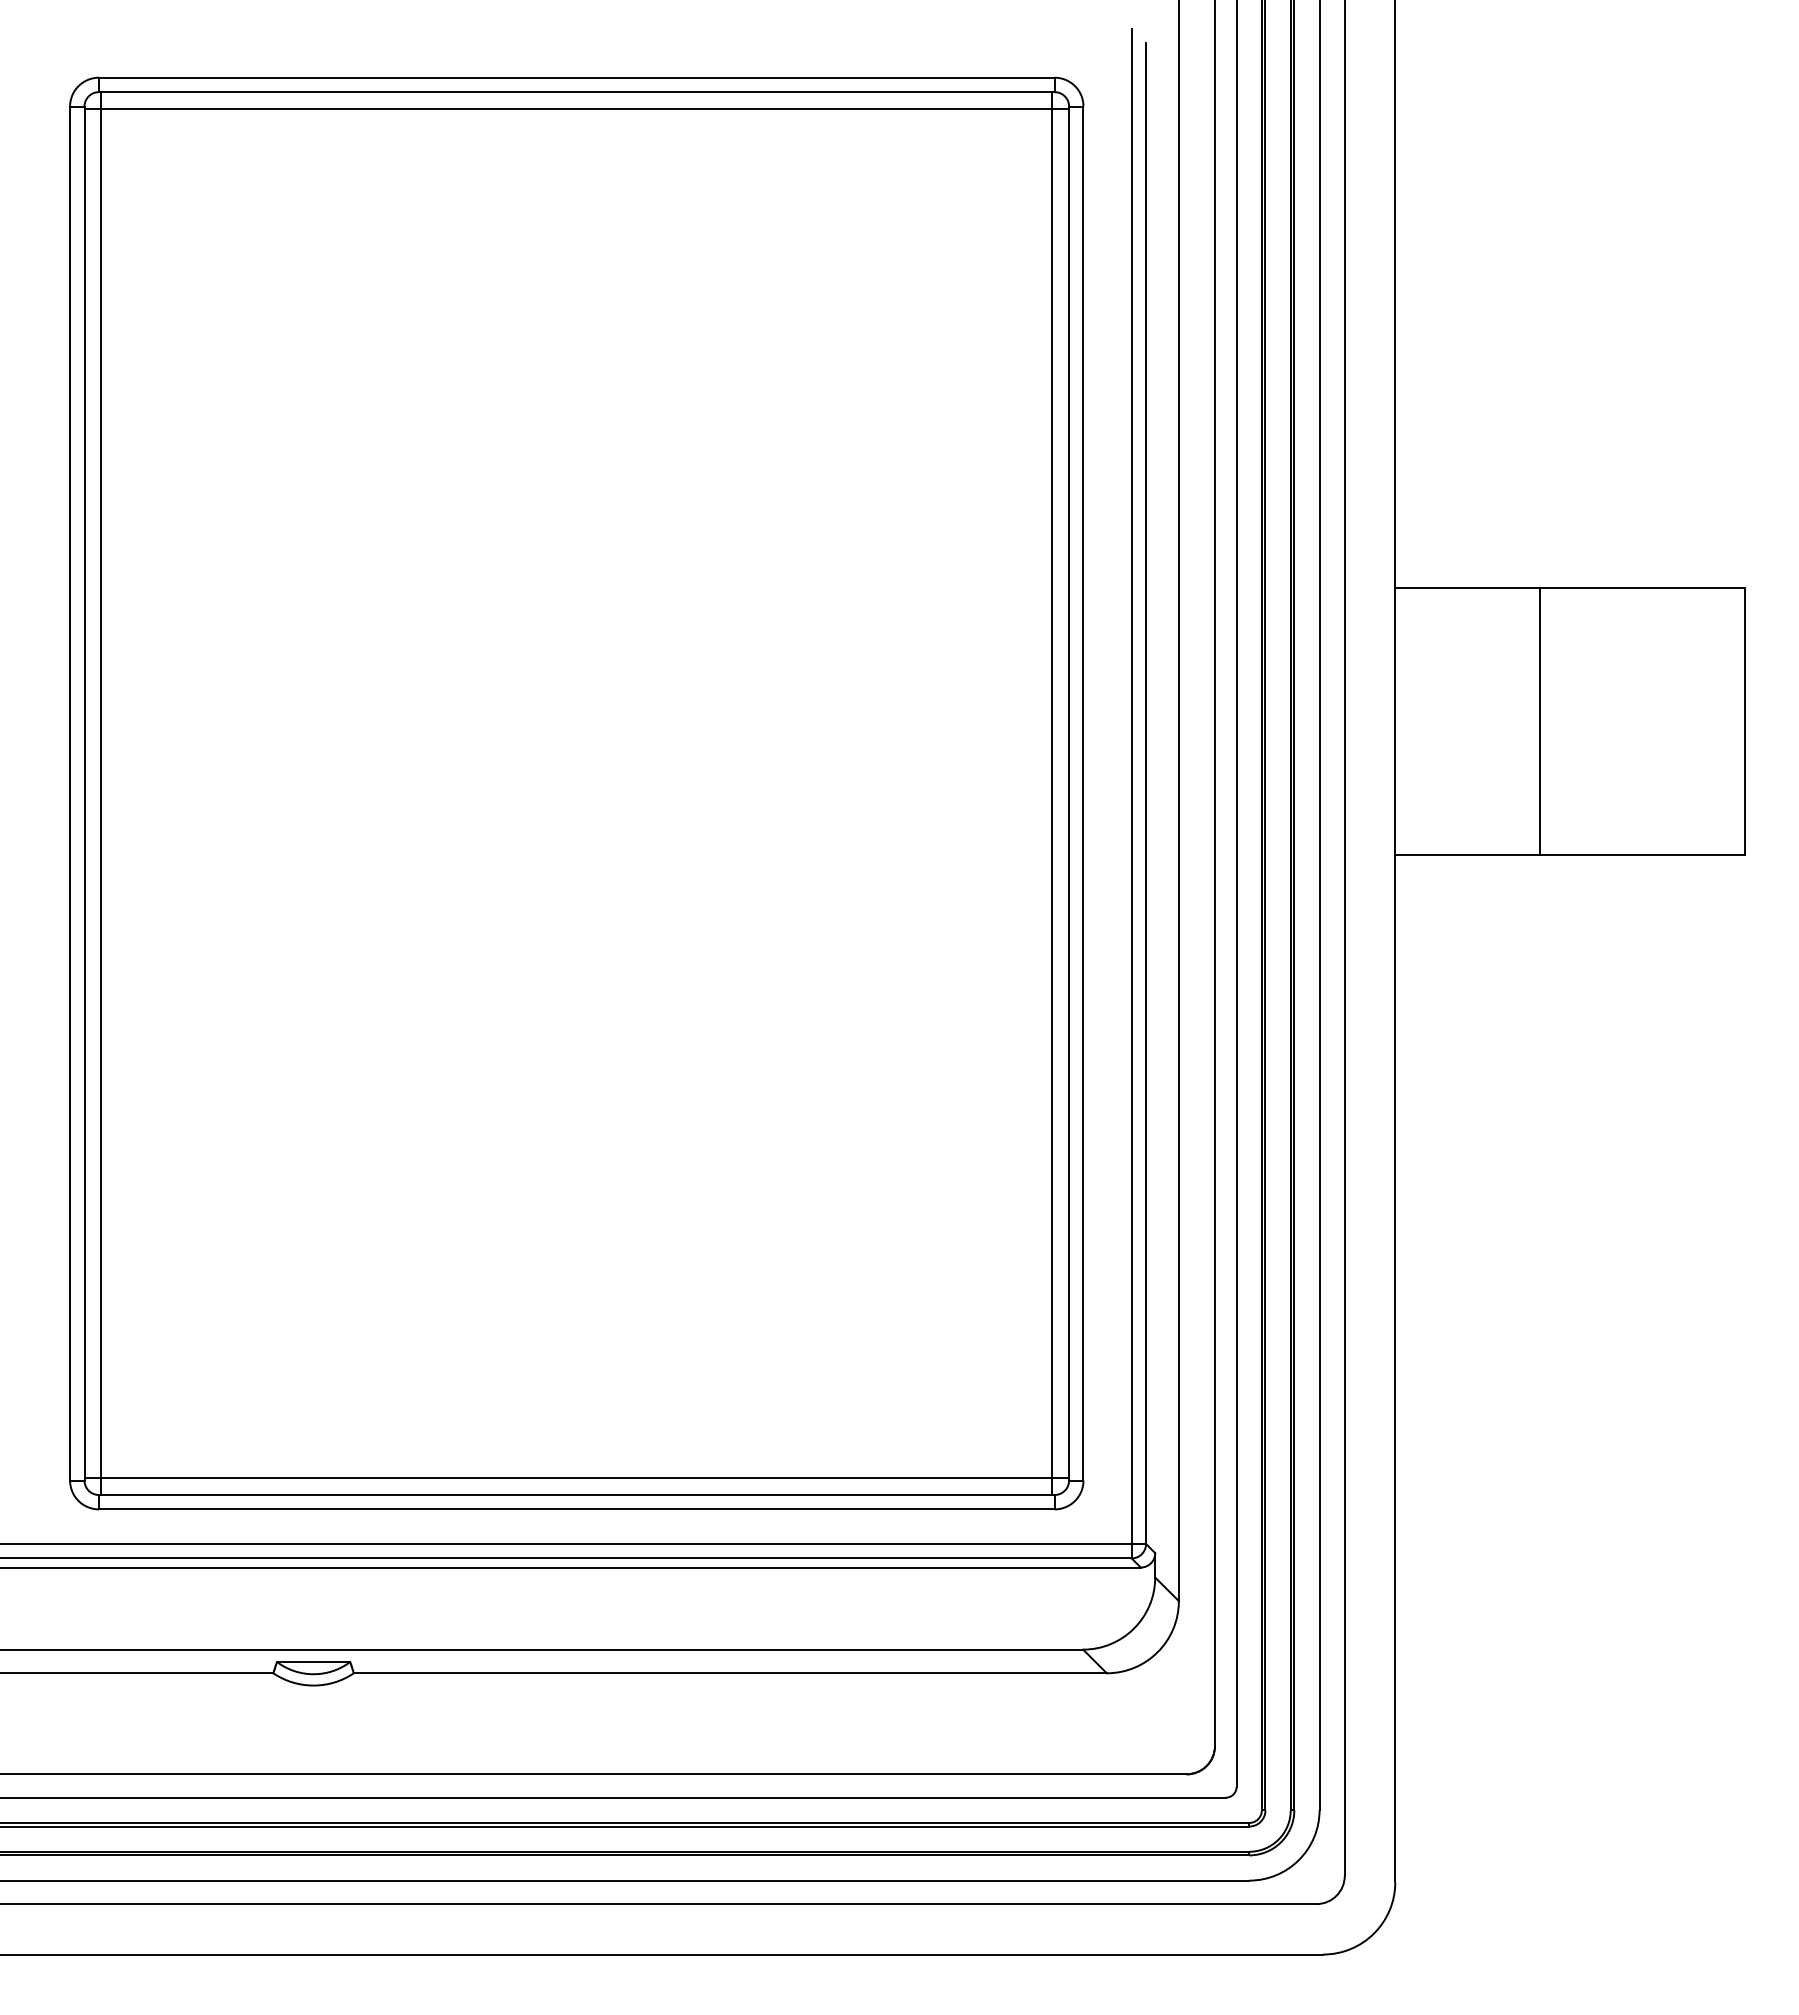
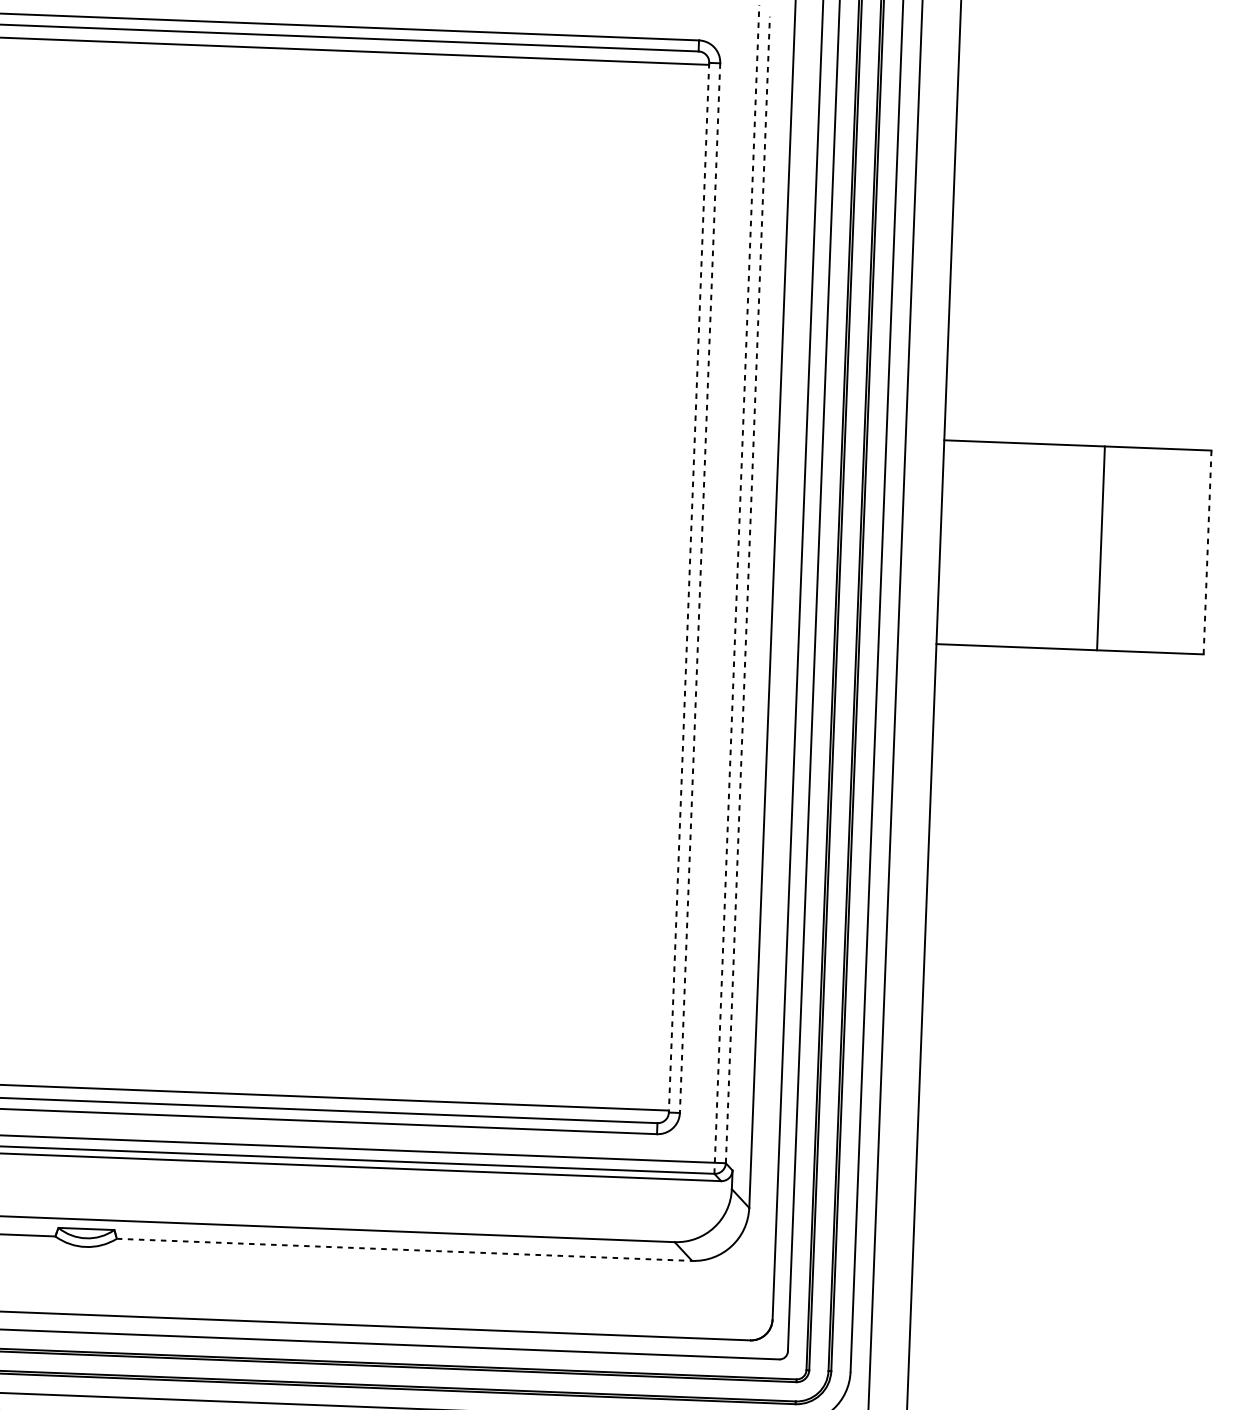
line: (1539, 721) -> (1100, 548), moved
line: (1745, 721) -> (1207, 552), solid -> dashed
line: (1052, 793) -> (676, 587), removed
line: (1069, 793) -> (689, 587), solid -> dashed
line: (1083, 793) -> (700, 588), solid -> dashed
line: (1131, 793) -> (736, 589), solid -> dashed
line: (1146, 793) -> (748, 589), solid -> dashed
line: (730, 1673) -> (404, 1250), solid -> dashed

